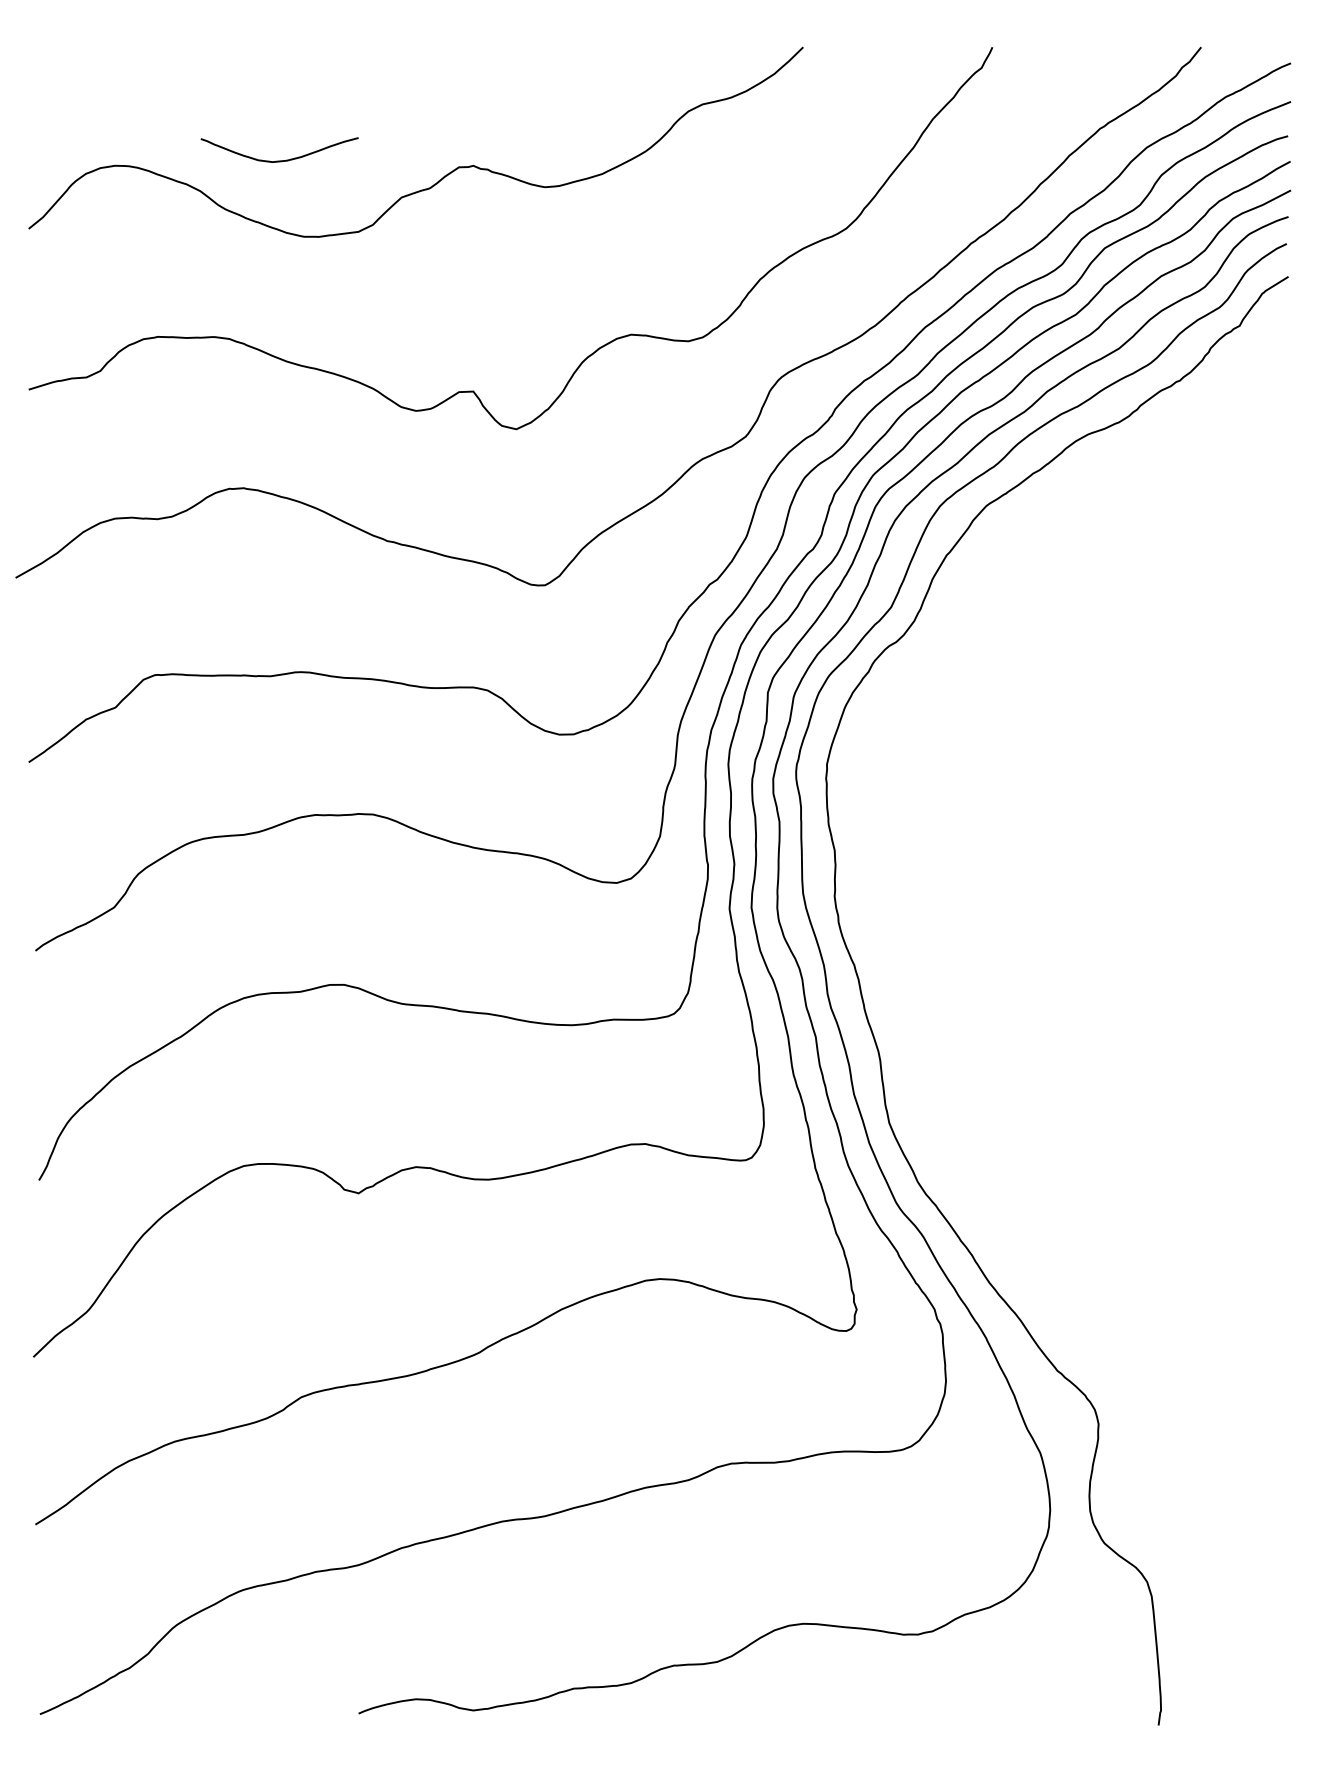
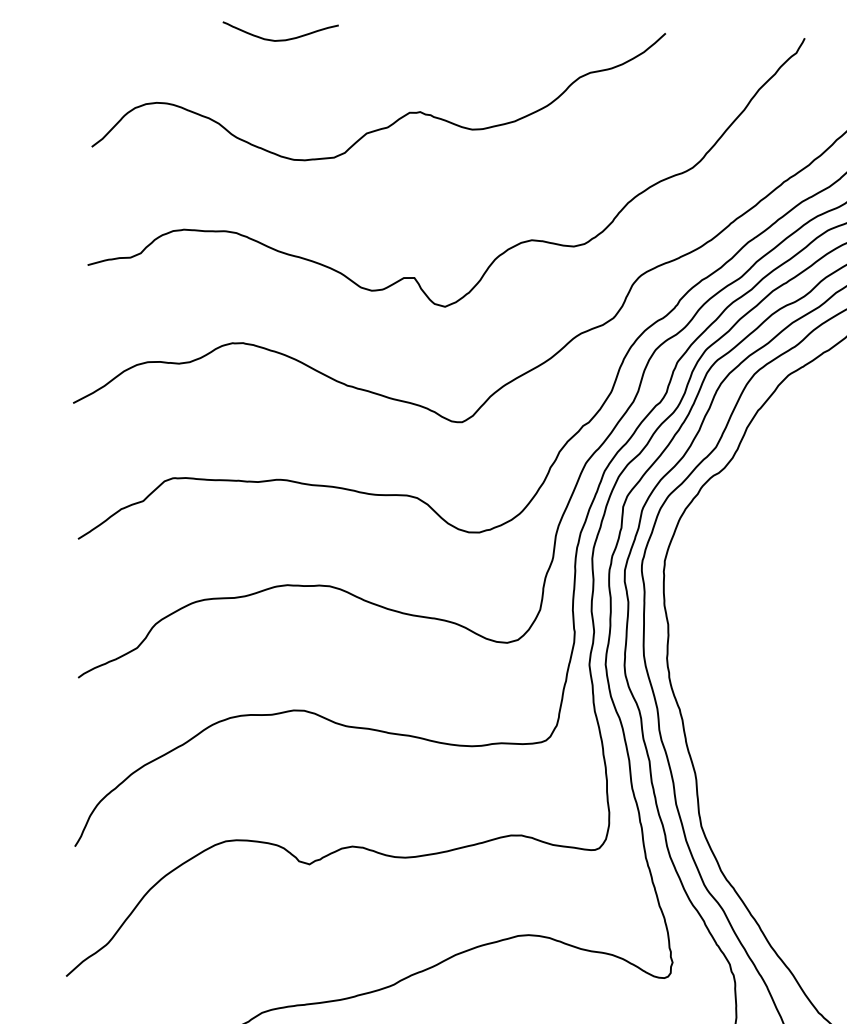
curve: (279, 160) -> (280, 39), moved

